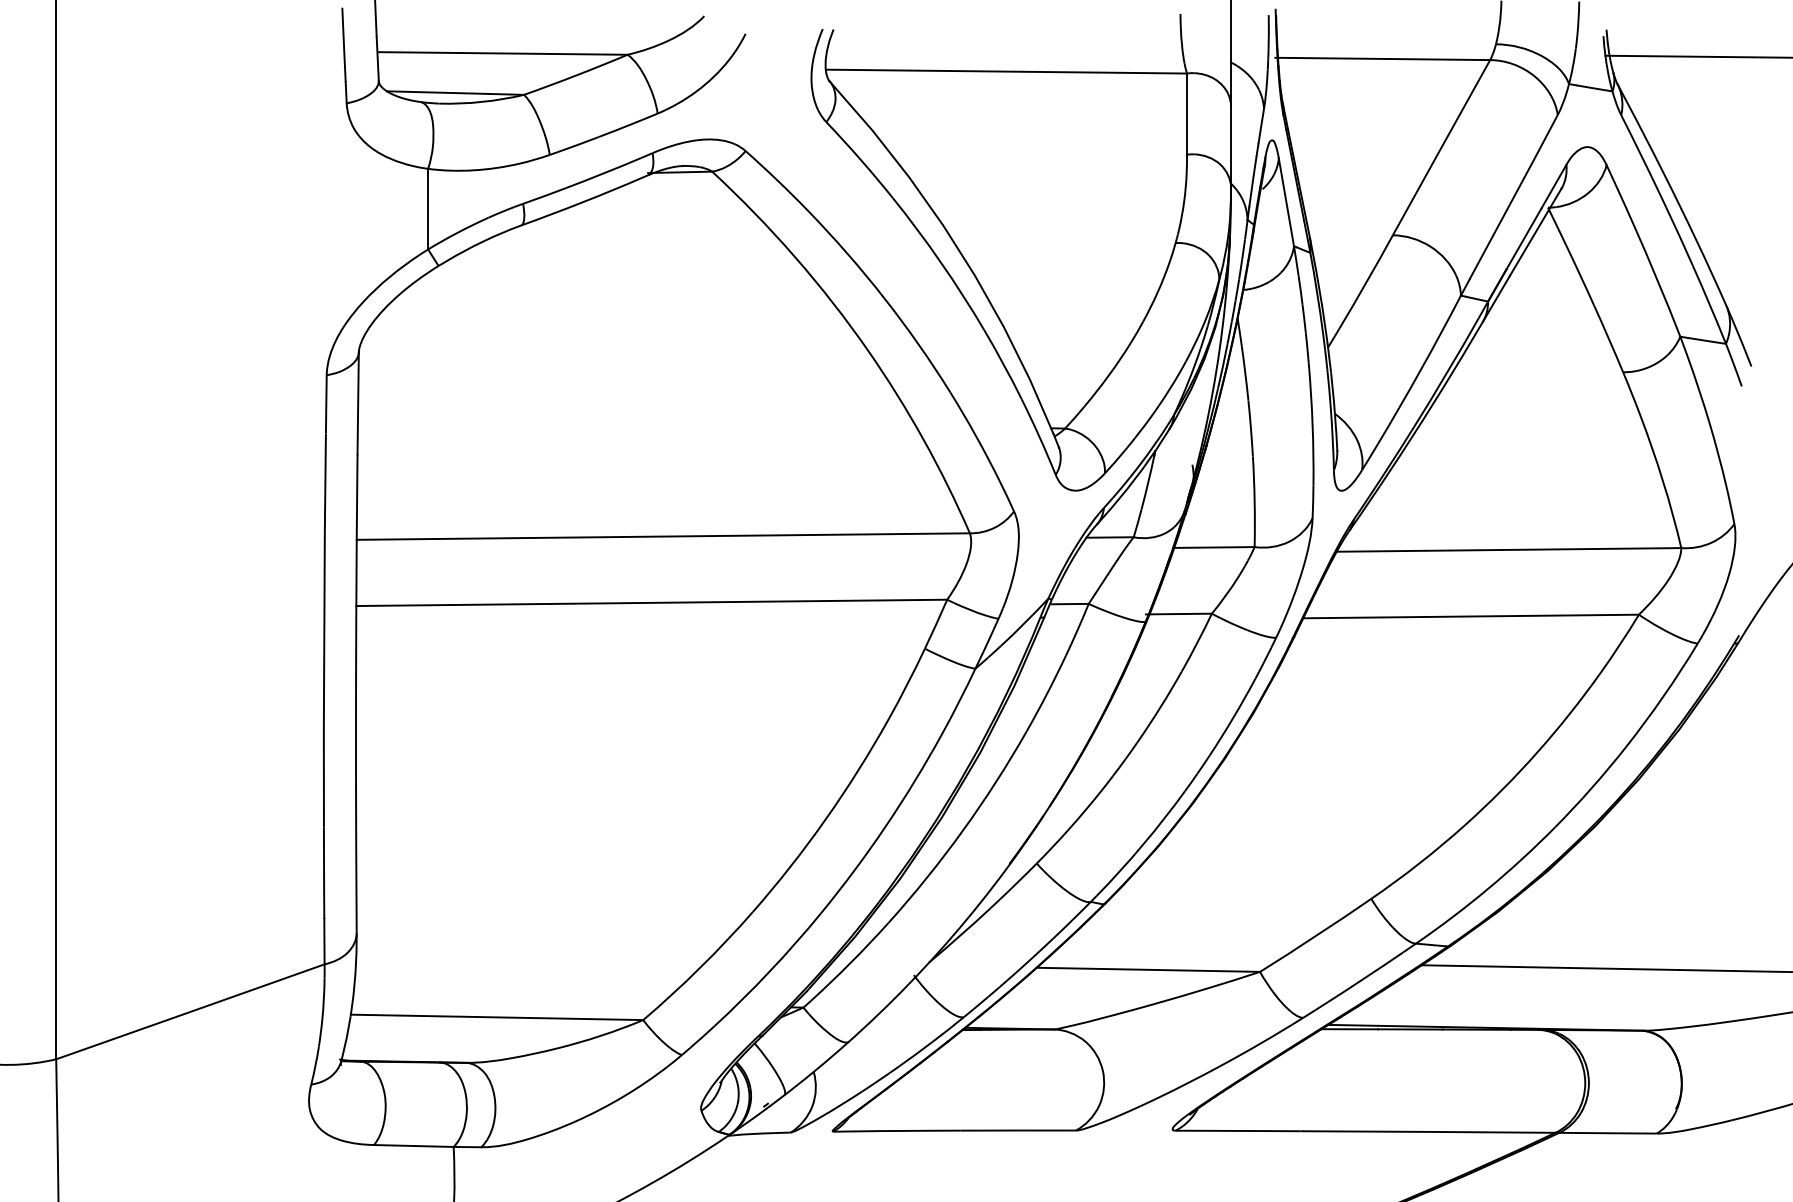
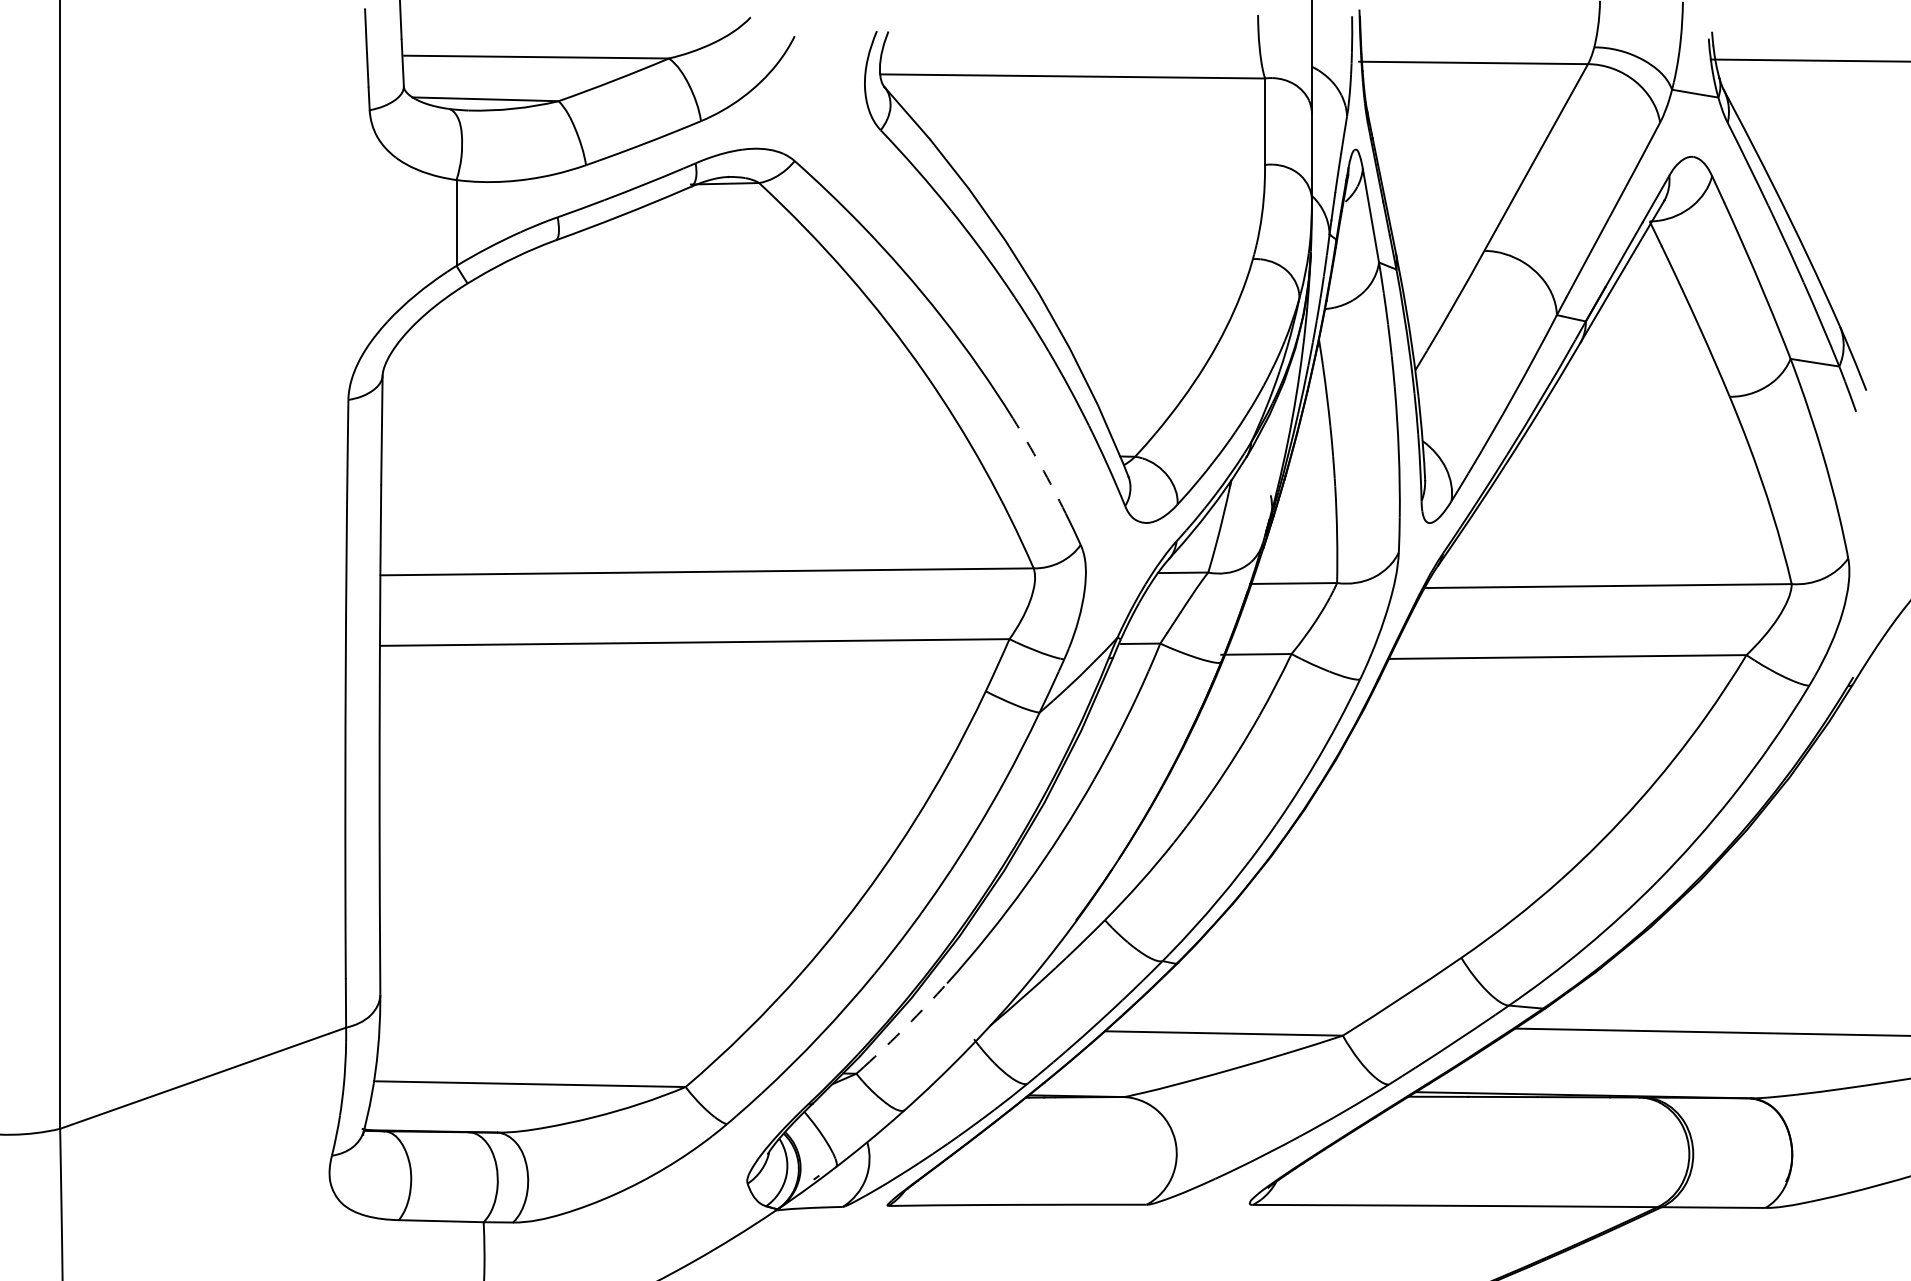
arc: (976, 436) -> (1040, 465), solid -> dashed
arc: (850, 962) -> (906, 1025), solid -> dashed

